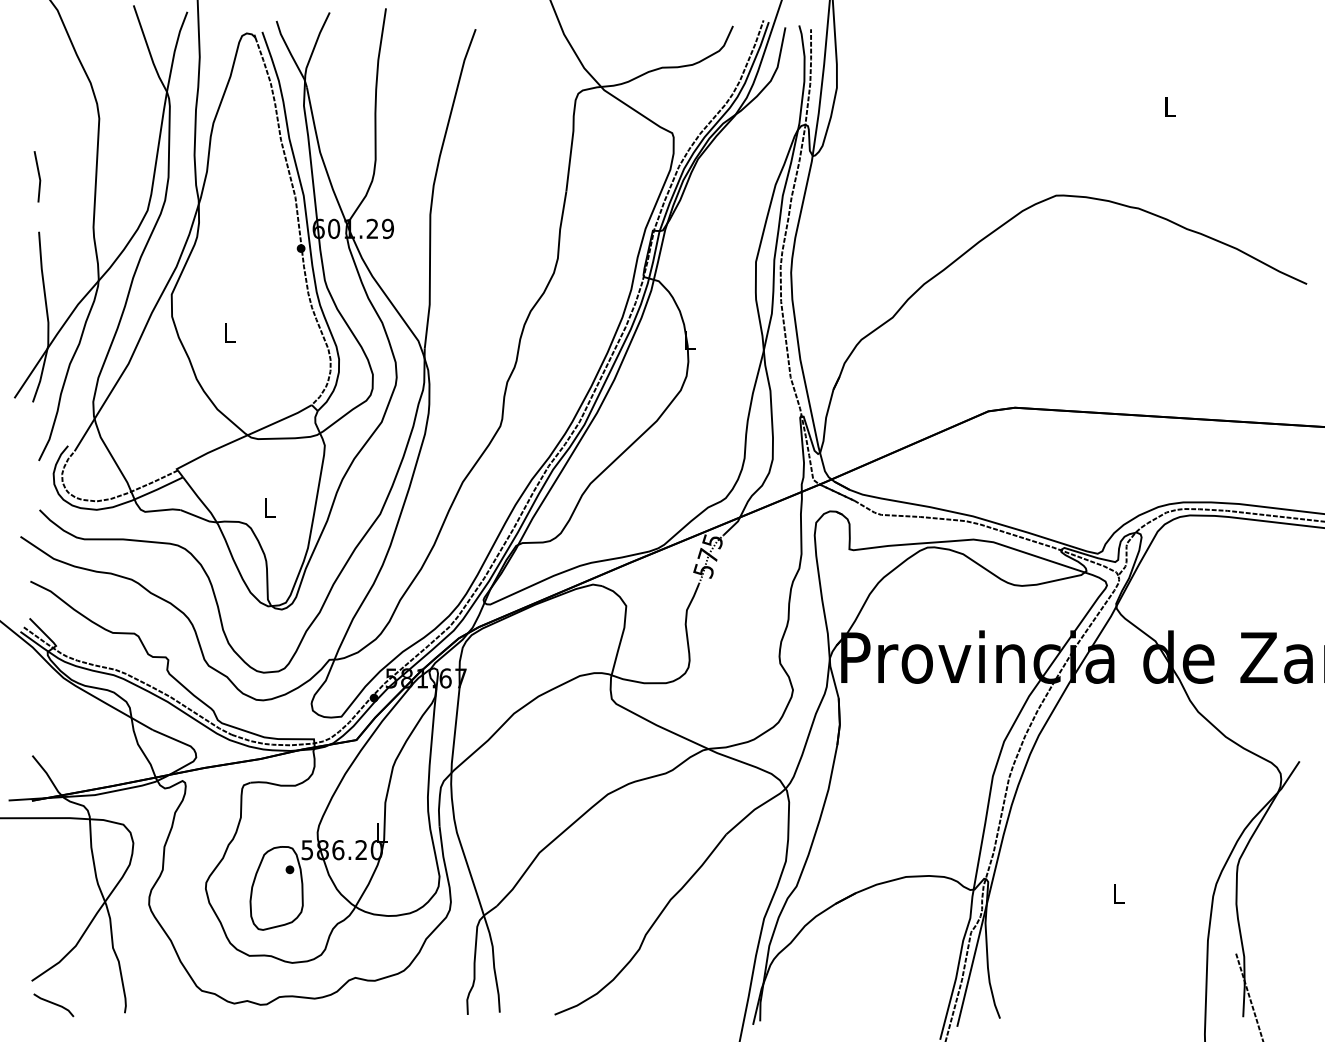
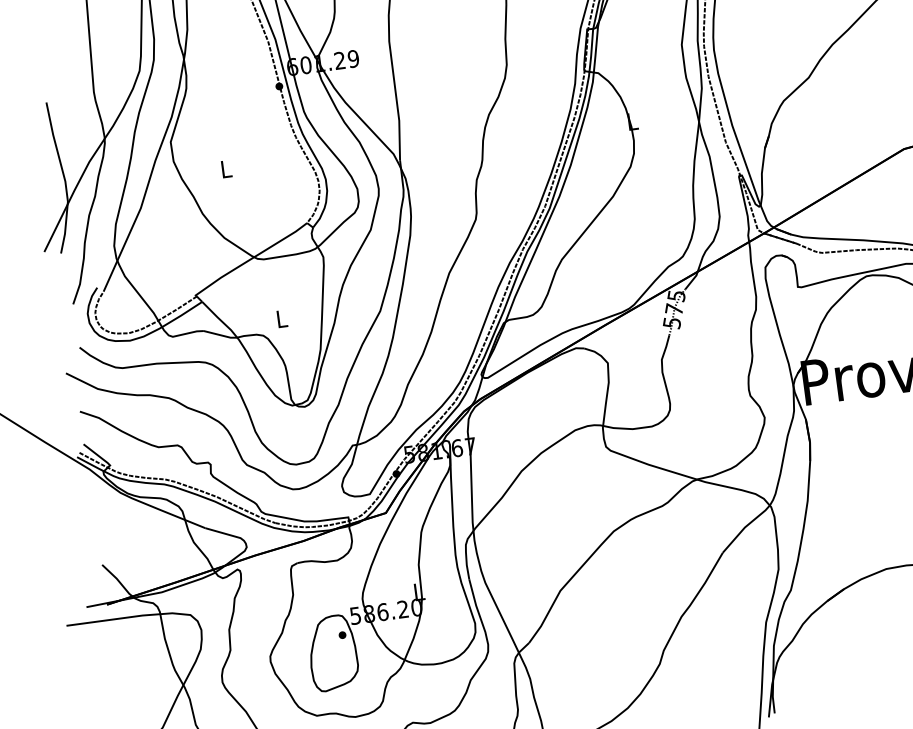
line: (38, 176) -> (39, 53), removed

